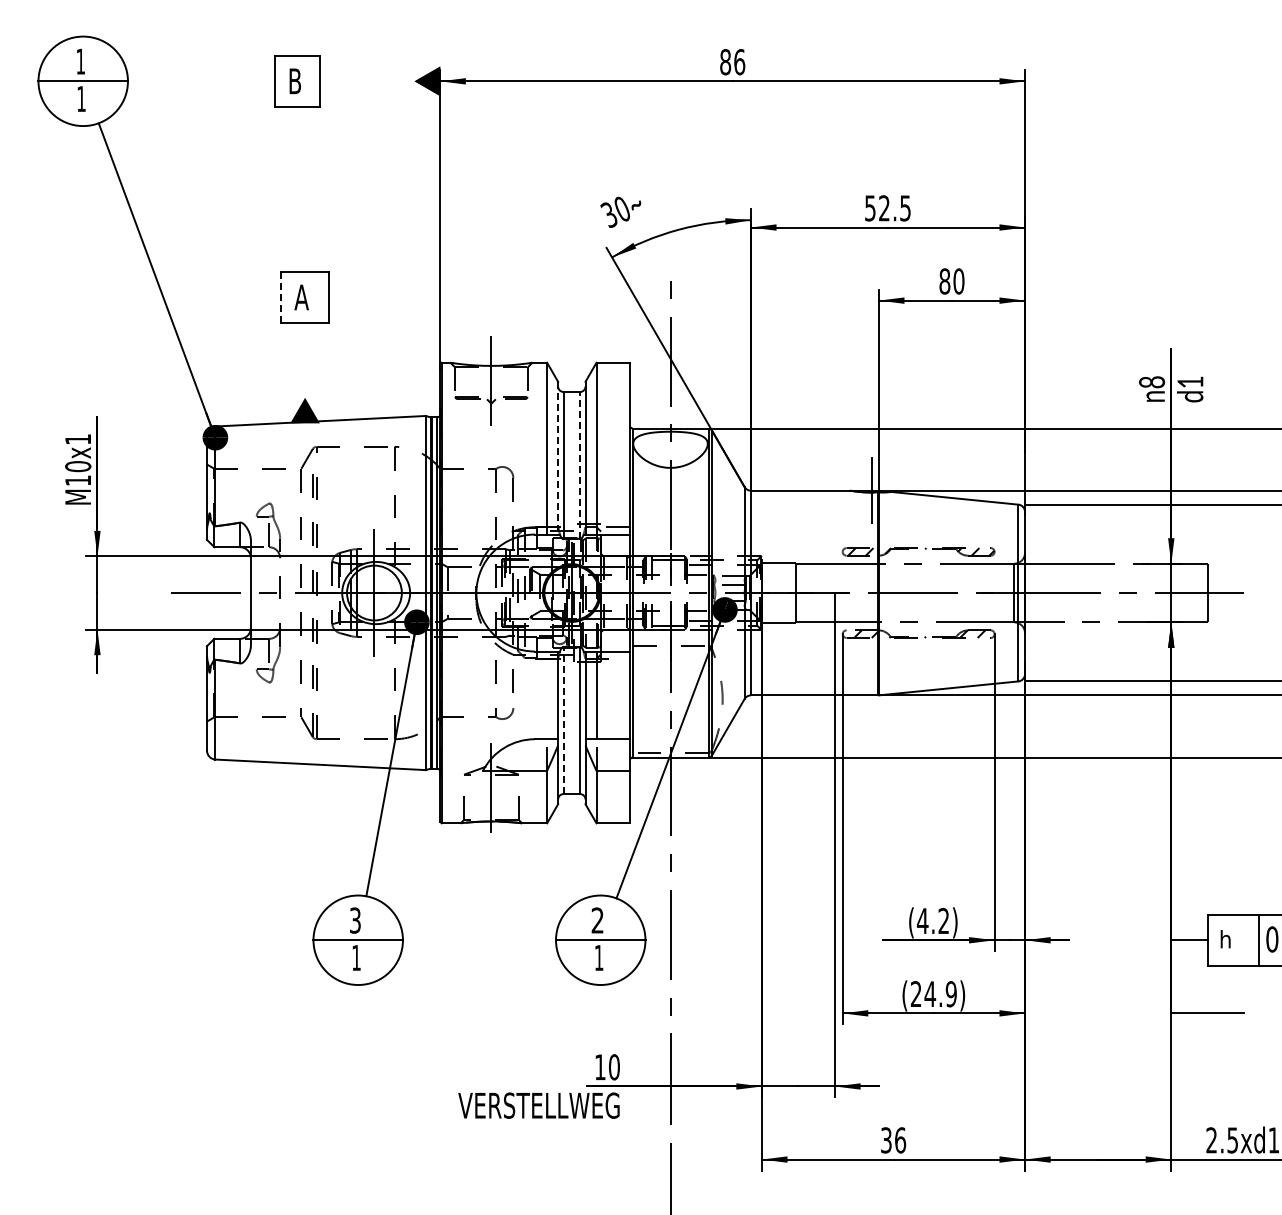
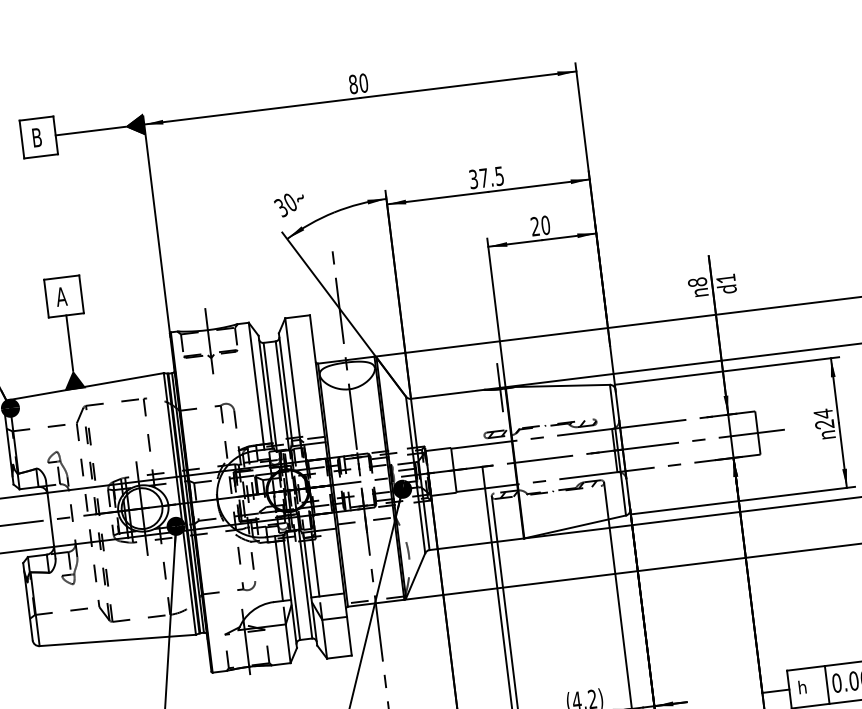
text: (739, 61) -> (363, 82), 86 -> 80
line: (367, 81) -> (90, 131), added
text: (877, 208) -> (478, 178), 52.5 -> 37.5
text: (944, 281) -> (535, 226), 80 -> 20
line: (281, 297) -> (46, 298), dashed -> solid
line: (305, 360) -> (70, 343), added
line: (558, 458) -> (265, 392), dashed -> solid
line: (580, 465) -> (282, 395), dashed -> solid
line: (547, 695) -> (279, 568), added
line: (563, 720) -> (293, 585), dashed -> solid

